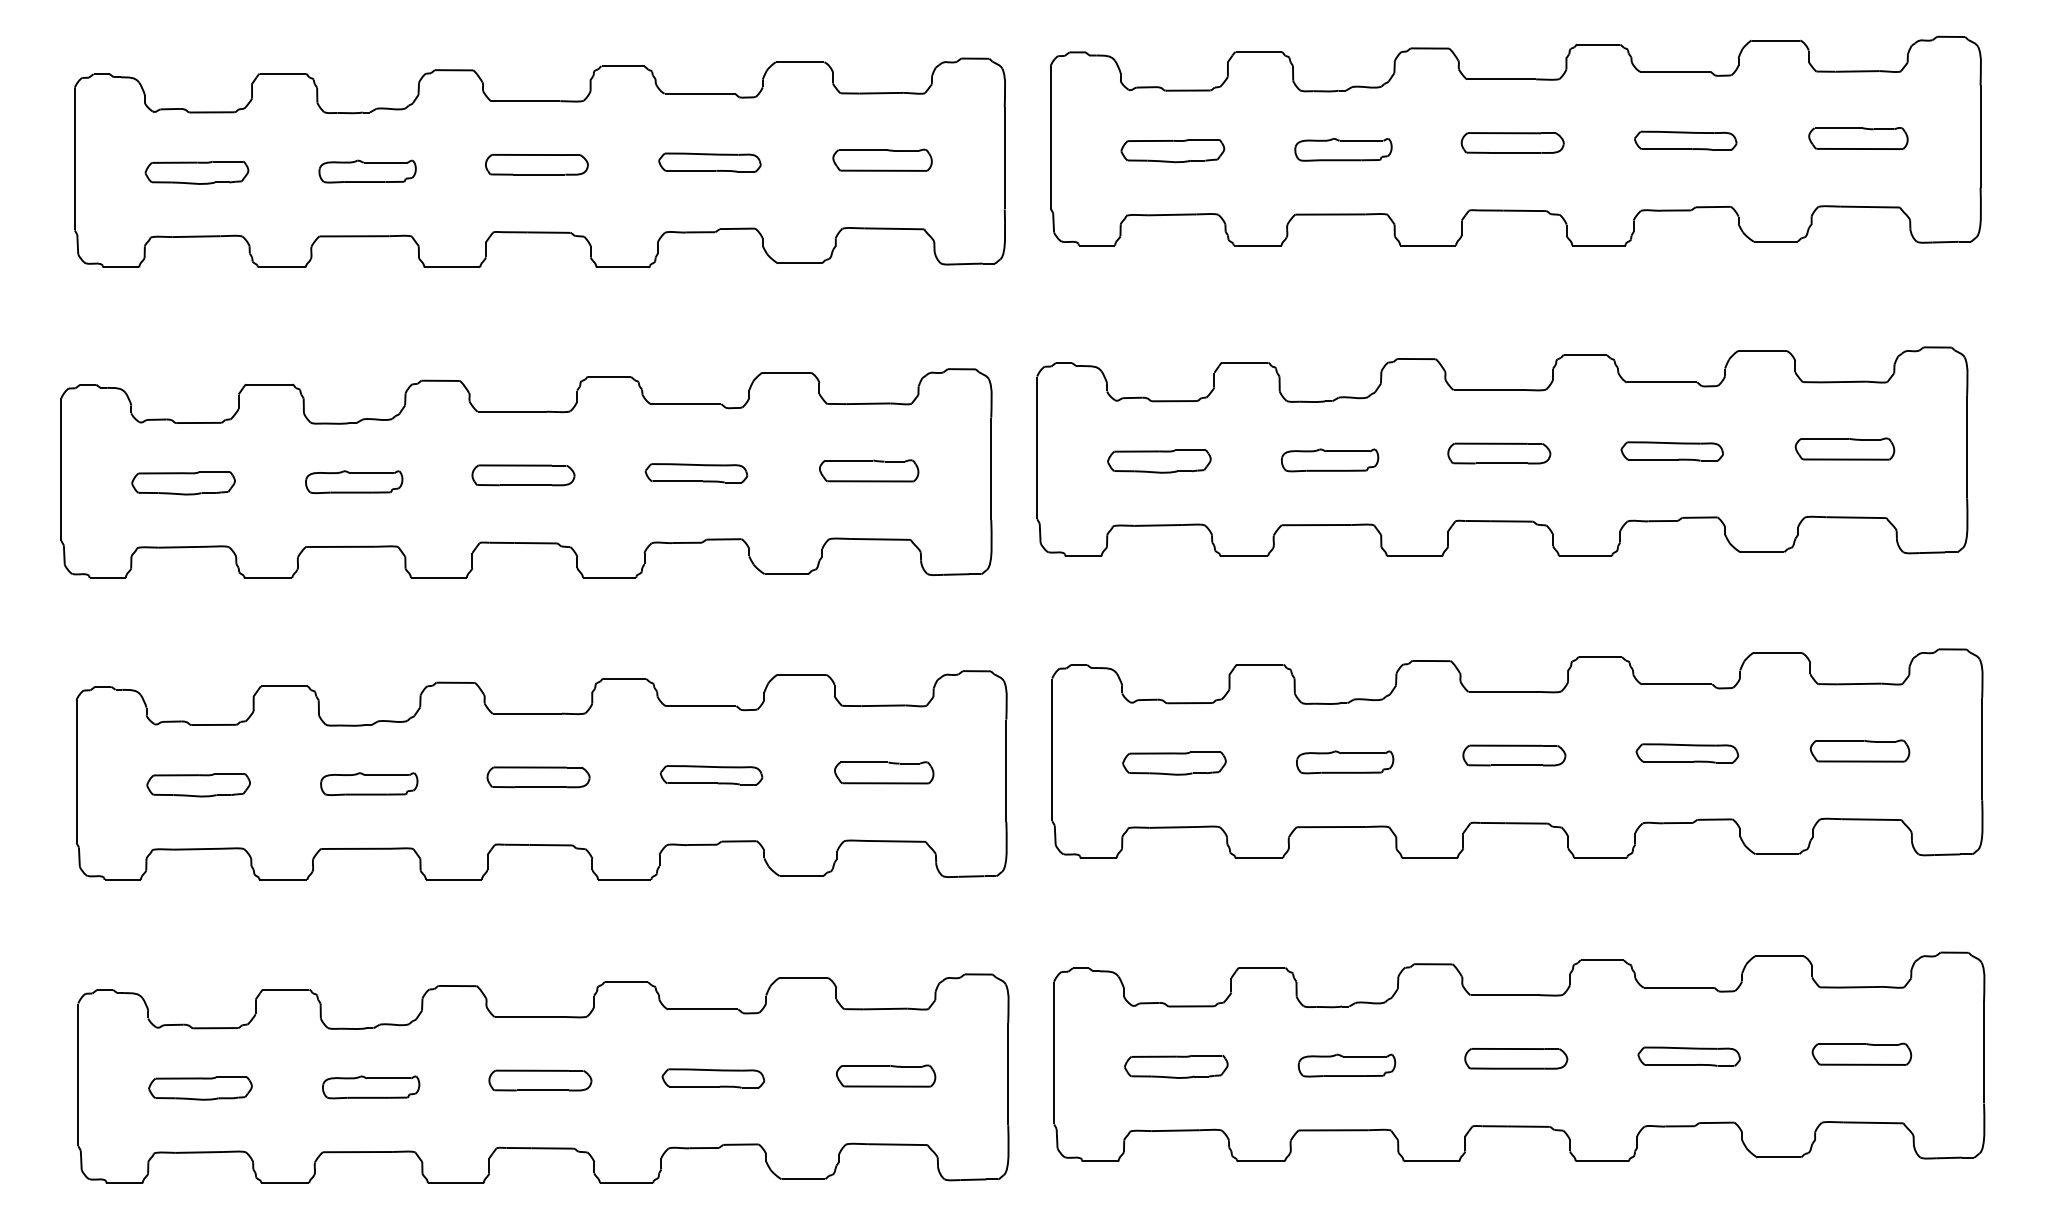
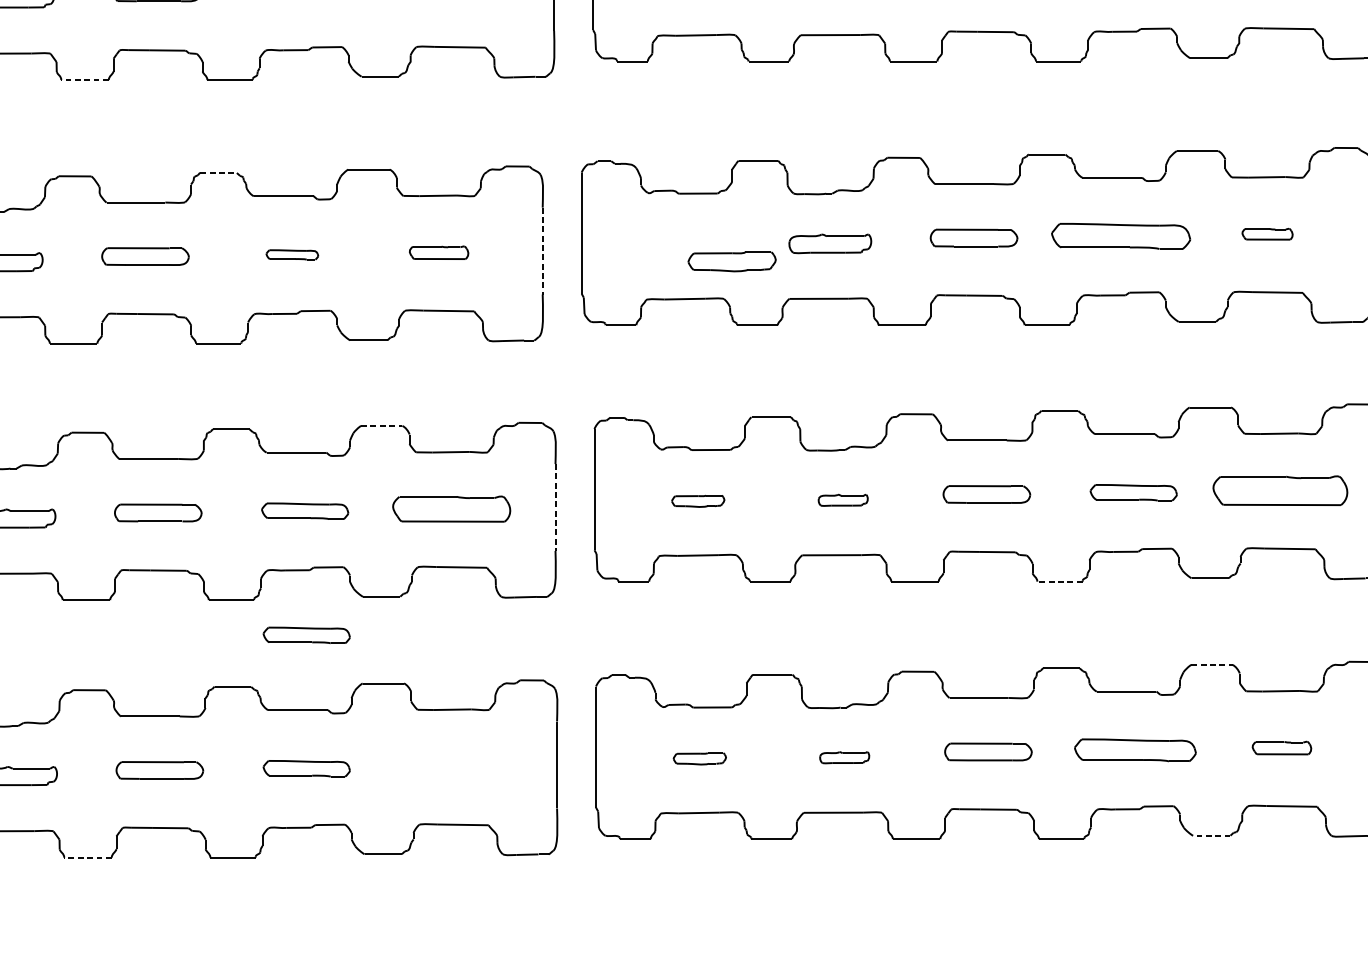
line: (452, 267) -> (85, 80), solid -> dashed
line: (609, 376) -> (218, 172), solid -> dashed
part: (1844, 448) -> (1267, 233), size x0.6
part: (1671, 451) -> (1120, 236), size x1.6
part: (1159, 461) -> (732, 261), moved
line: (991, 469) -> (542, 251), solid -> dashed
part: (869, 470) -> (439, 252), size x0.7
part: (696, 473) -> (292, 255), size x0.6
line: (802, 674) -> (382, 425), solid -> dashed
part: (1859, 750) -> (1279, 490), size x1.6
part: (1345, 762) -> (843, 500), size x0.6
part: (1174, 763) -> (698, 501), size x0.6
line: (1006, 771) -> (555, 508), solid -> dashed
part: (884, 772) -> (452, 508), size x1.4
line: (1600, 858) -> (1059, 581), solid -> dashed
part: (713, 921) -> (306, 635), added
line: (1779, 956) -> (1211, 665), solid -> dashed
part: (1861, 1053) -> (1281, 747), size x0.7
part: (1688, 1056) -> (1134, 750), size x1.4
part: (1346, 1065) -> (844, 757), size x0.6
part: (1176, 1066) -> (699, 758), size x0.6
part: (886, 1075) -> (453, 766), removed
line: (1779, 1157) -> (1211, 835), solid -> dashed
line: (455, 1183) -> (87, 857), solid -> dashed

